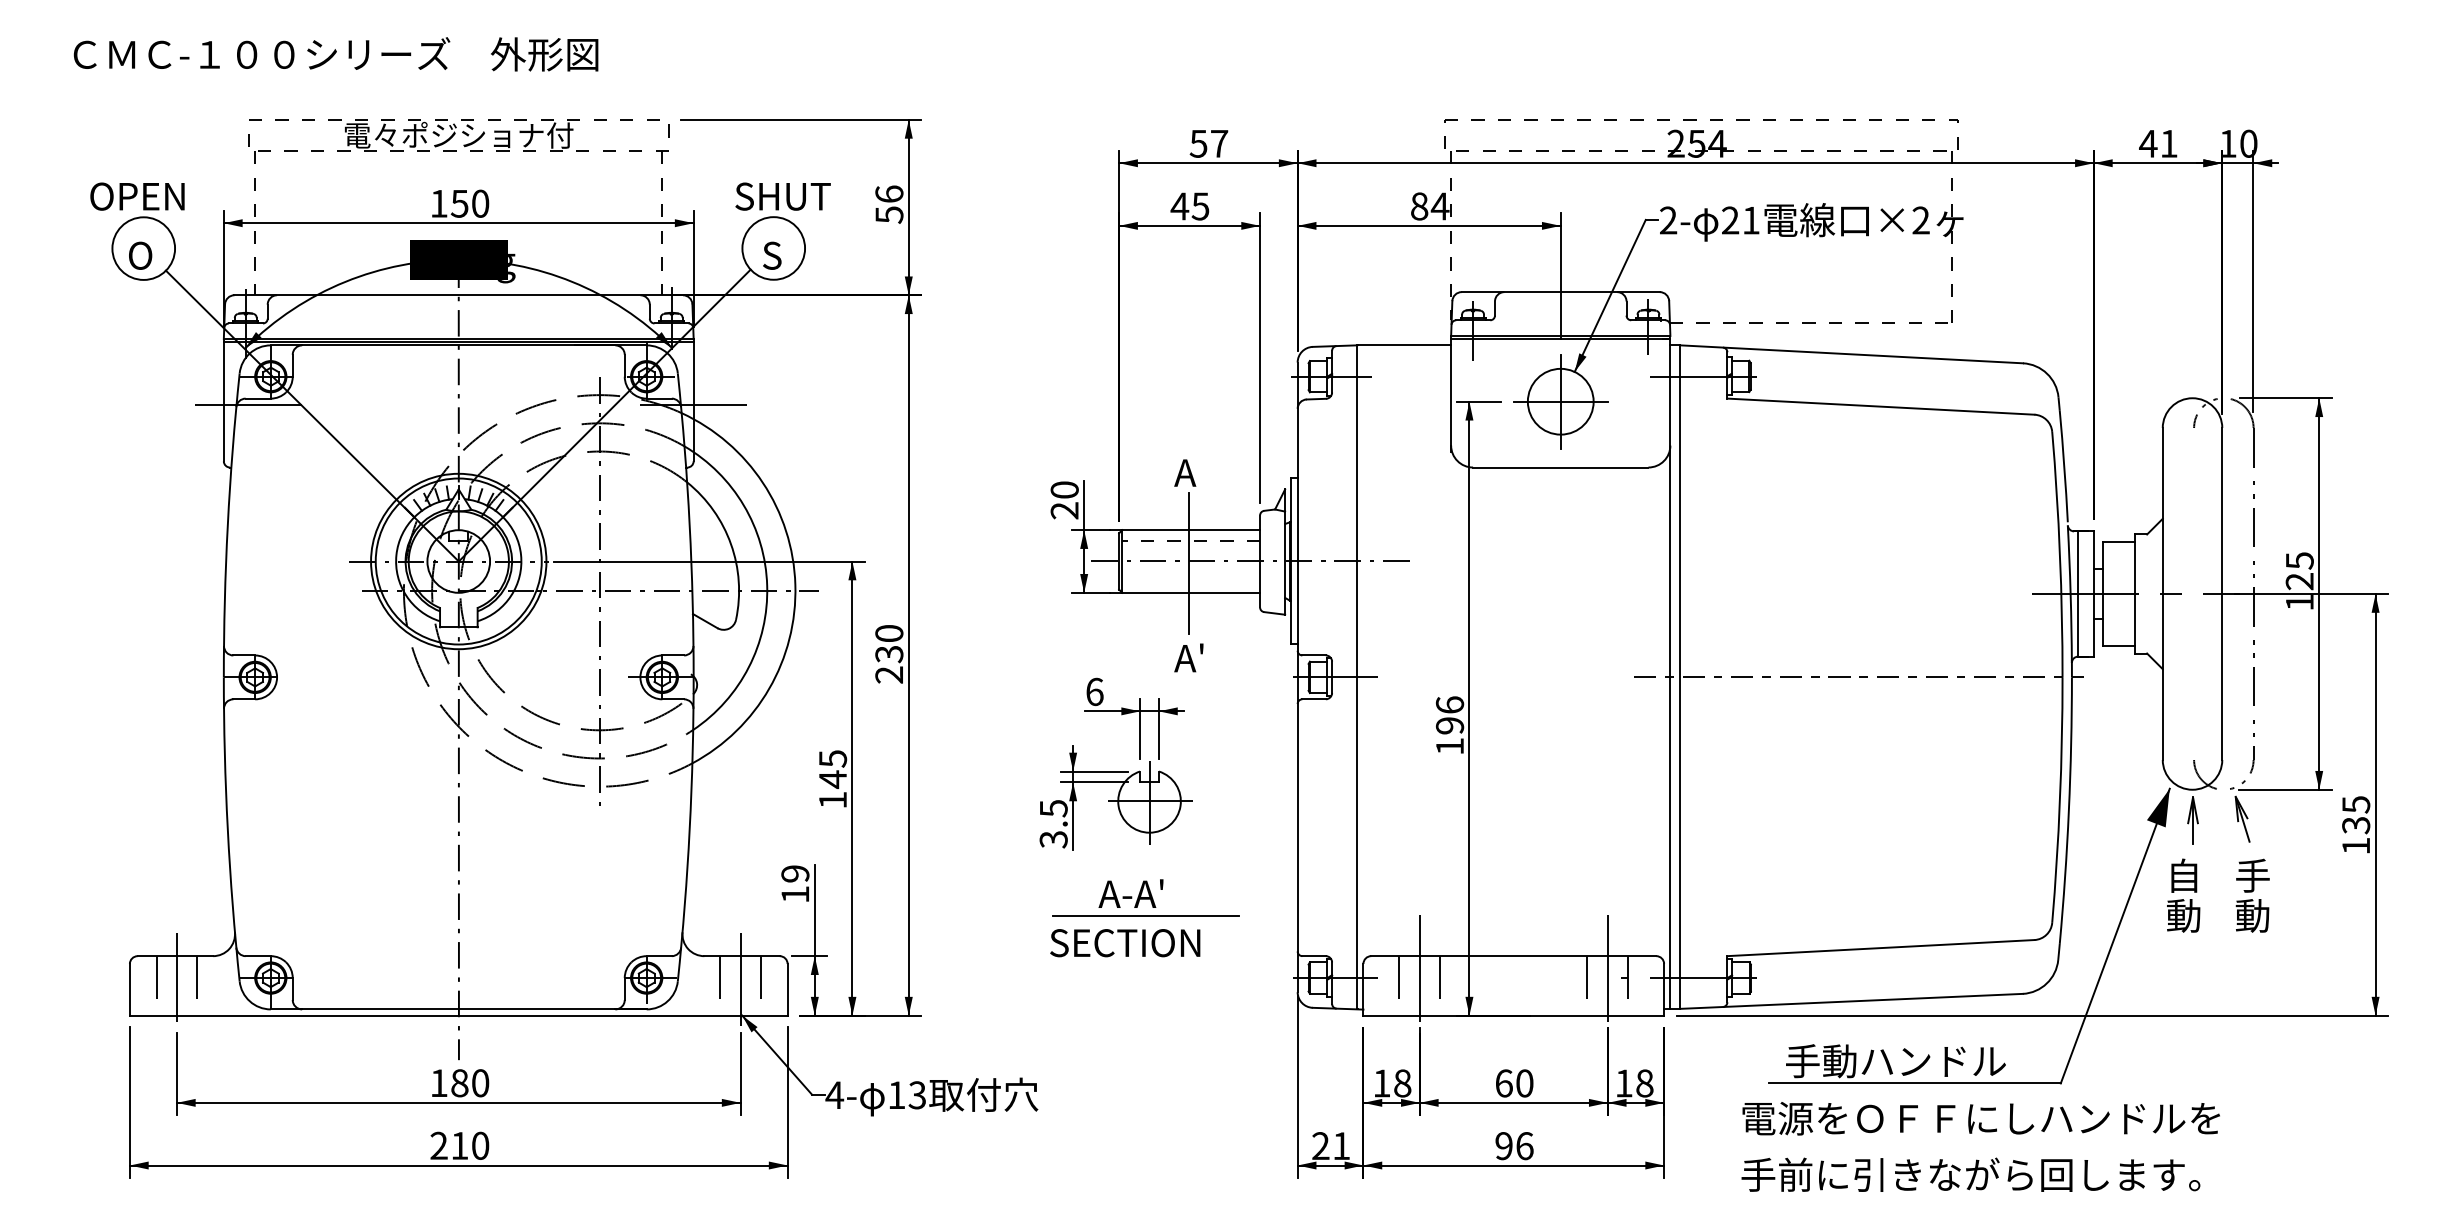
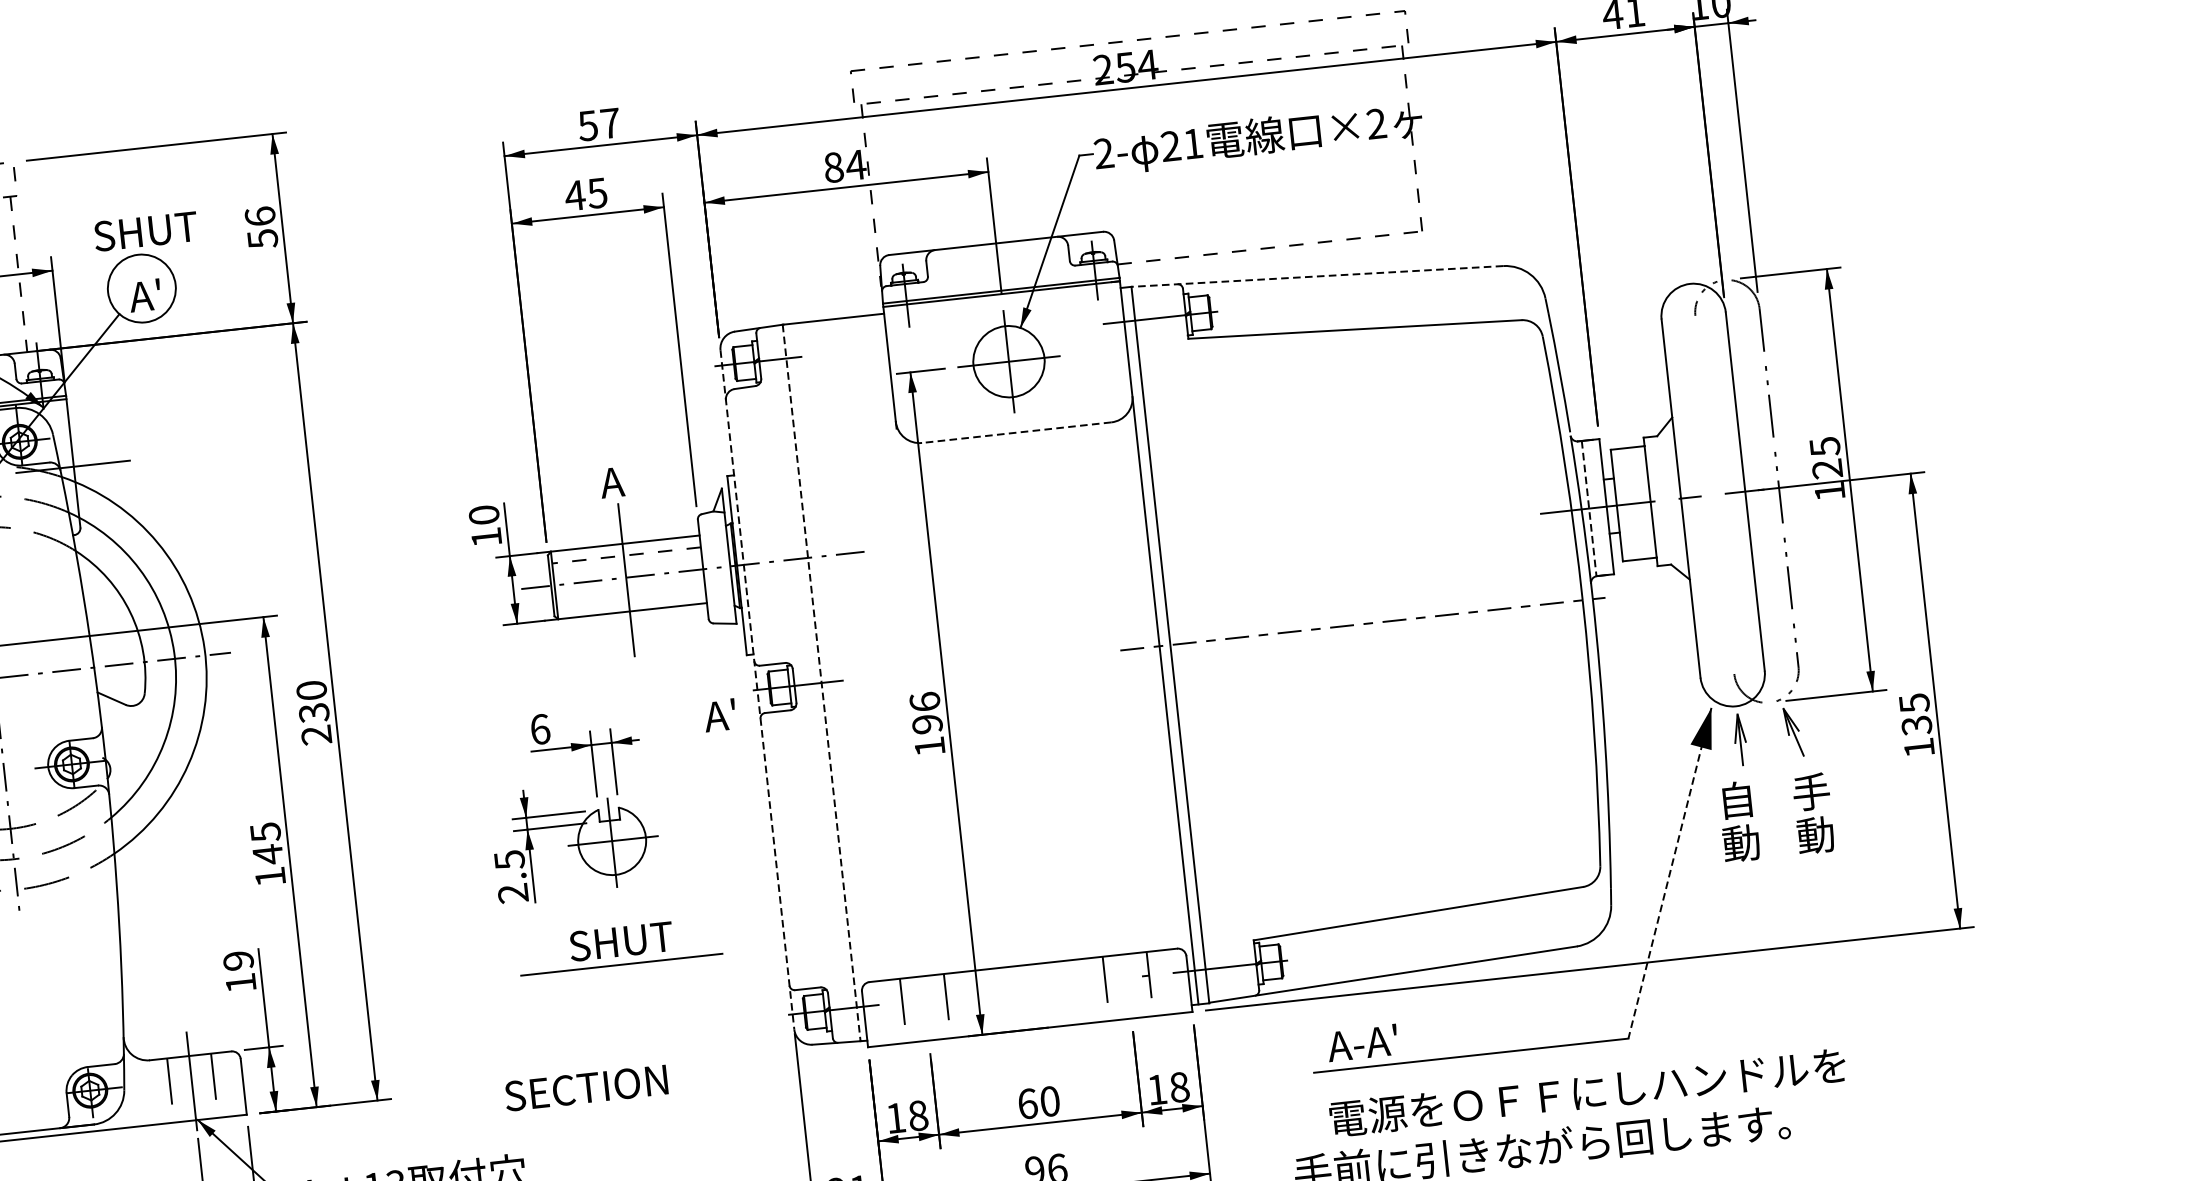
text: (775, 254) -> (144, 294), S -> A'
line: (1851, 354) -> (1317, 276), solid -> dashed
line: (1560, 467) -> (1016, 432), solid -> dashed
text: (1064, 510) -> (486, 537), 20 -> 10
line: (2077, 594) -> (1589, 509), solid -> dashed
text: (1188, 657) -> (719, 714), moved
line: (1297, 677) -> (757, 690), solid -> dashed
line: (1357, 677) -> (822, 683), solid -> dashed
text: (1053, 839) -> (512, 893), 3.5 -> 2.5
text: (1146, 893) -> (619, 940), A-A' -> SHUT
line: (2115, 936) -> (1670, 873), solid -> dashed
text: (1125, 943) -> (586, 1088), moved
line: (1419, 969) -> (923, 990), removed
line: (1607, 970) -> (1126, 969), removed
text: (1894, 1061) -> (1446, 1034), 手動ハンドル -> A-A'
text: (1980, 1118) -> (1586, 1092), moved

